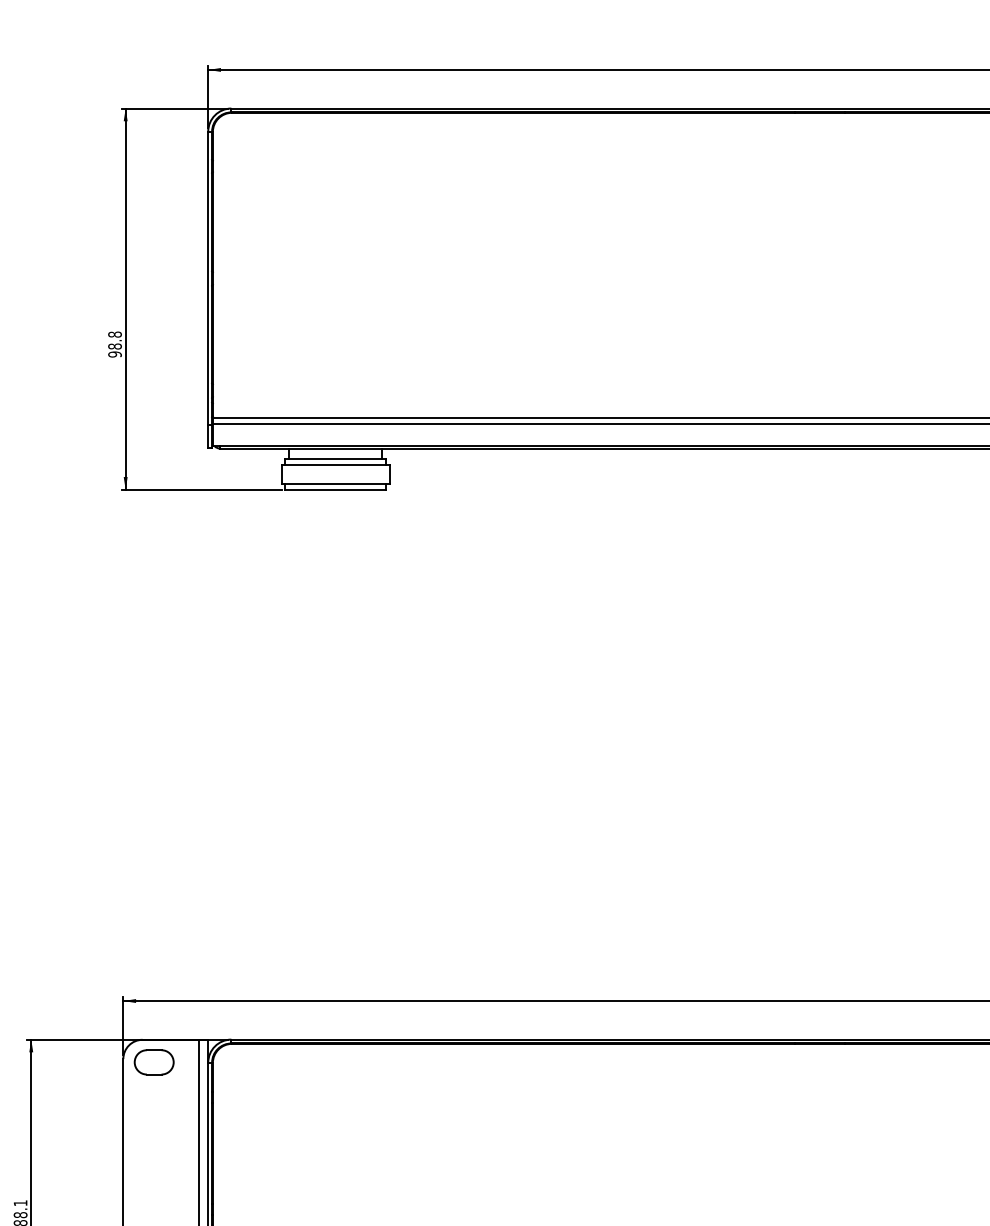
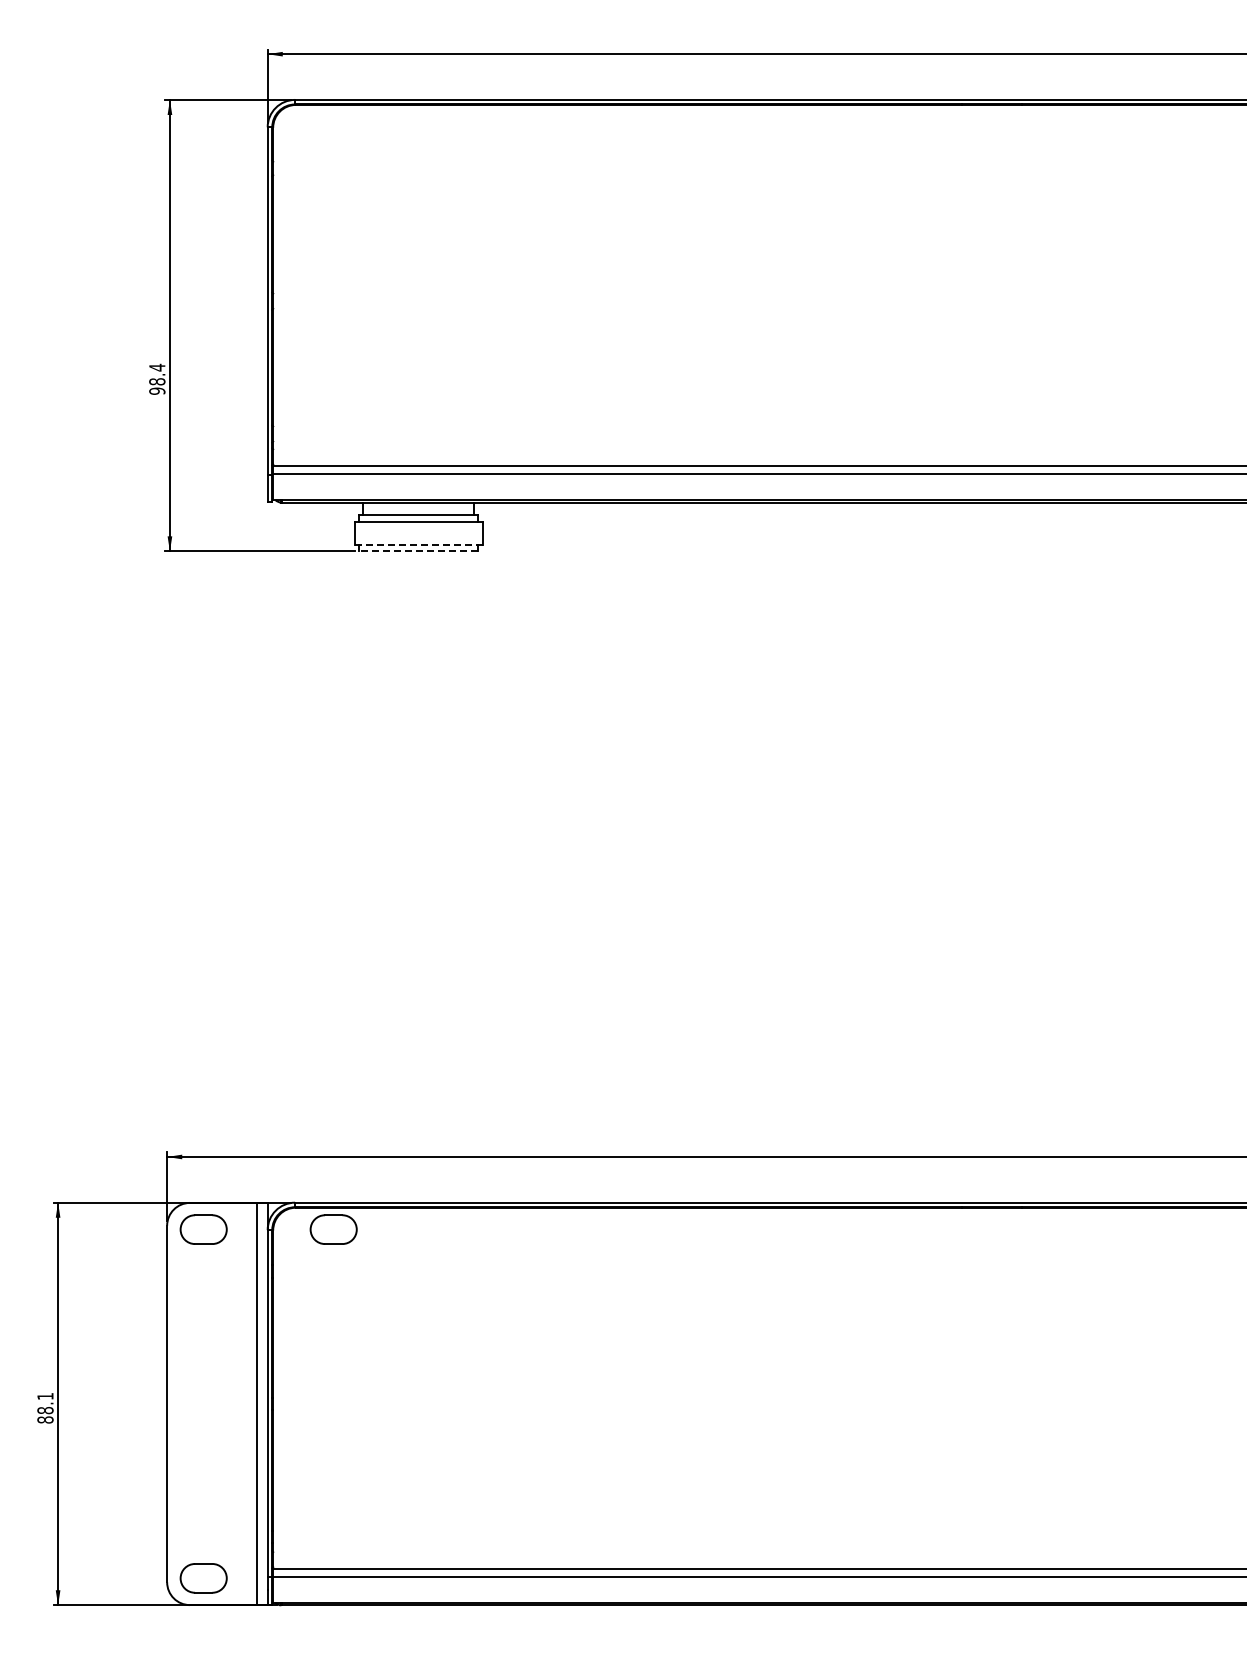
text: (115, 334) -> (157, 367), 98.8 -> 98.4
line: (335, 483) -> (418, 544), solid -> dashed
line: (335, 489) -> (418, 551), solid -> dashed
part: (263, 1062) -> (333, 1229), added

